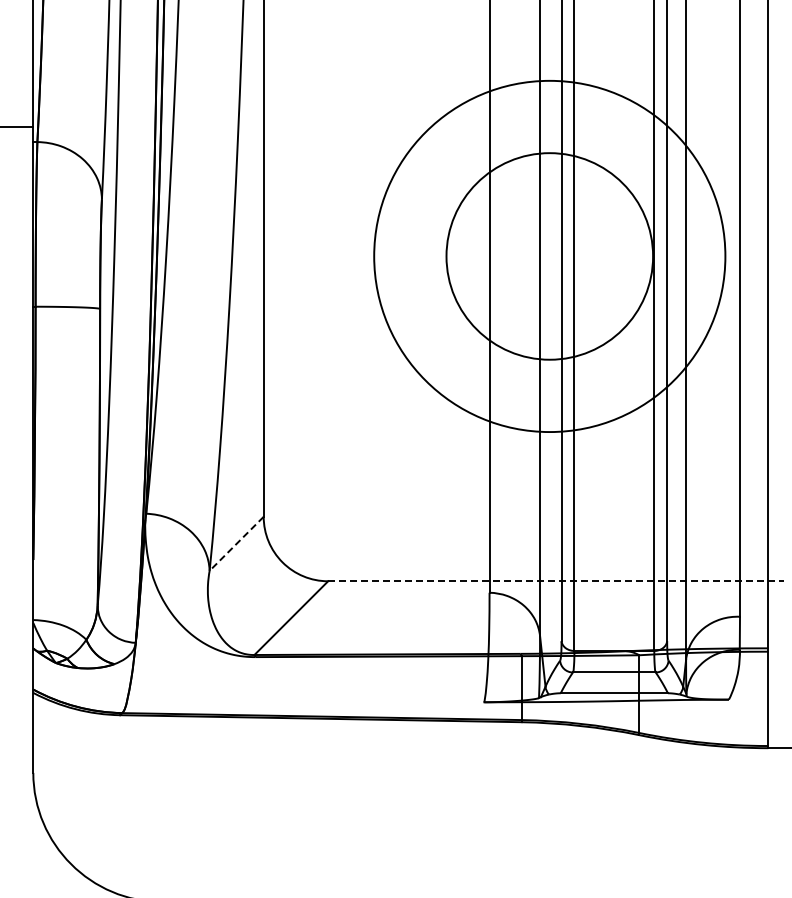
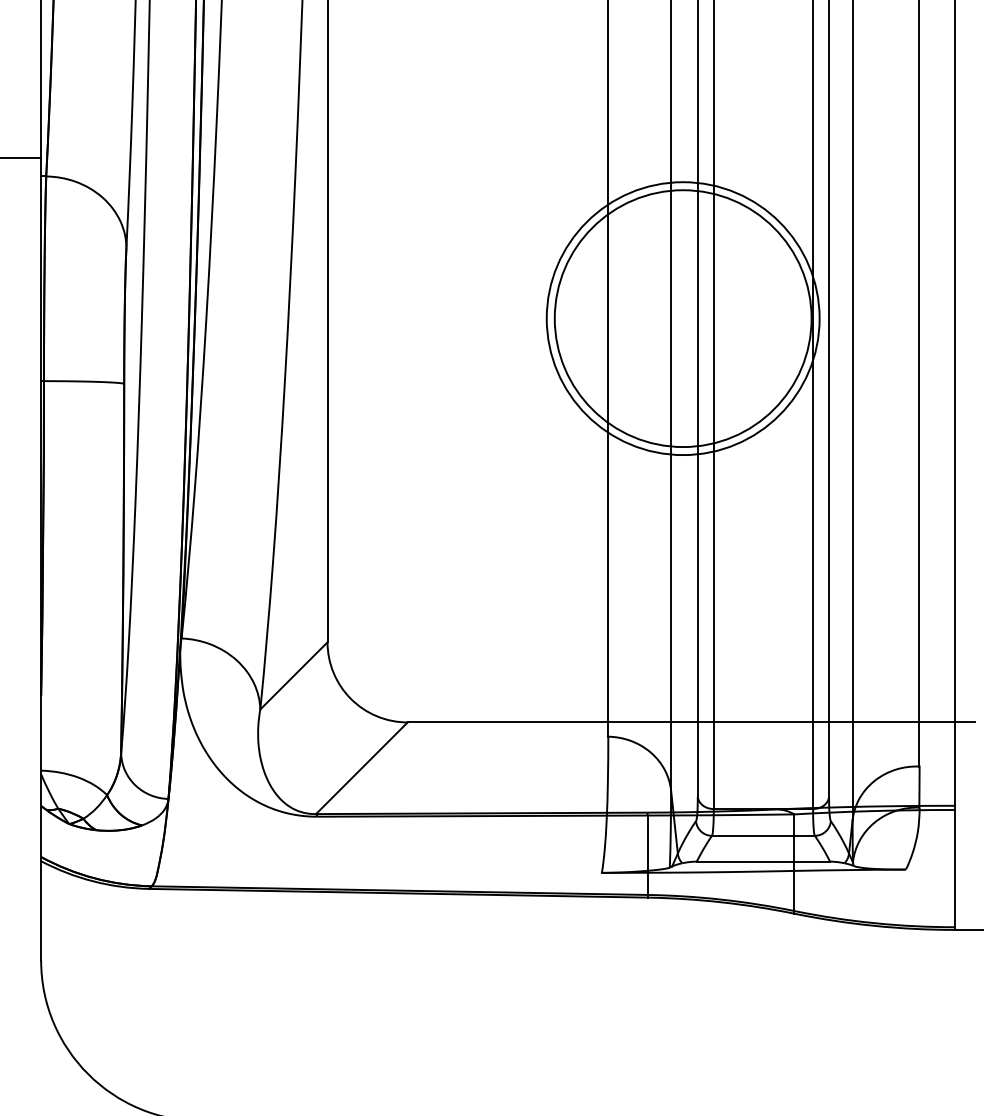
circle: (549, 256) -> (682, 318), size x0.62
line: (236, 544) -> (293, 676), dashed -> solid
line: (556, 581) -> (691, 722), dashed -> solid

